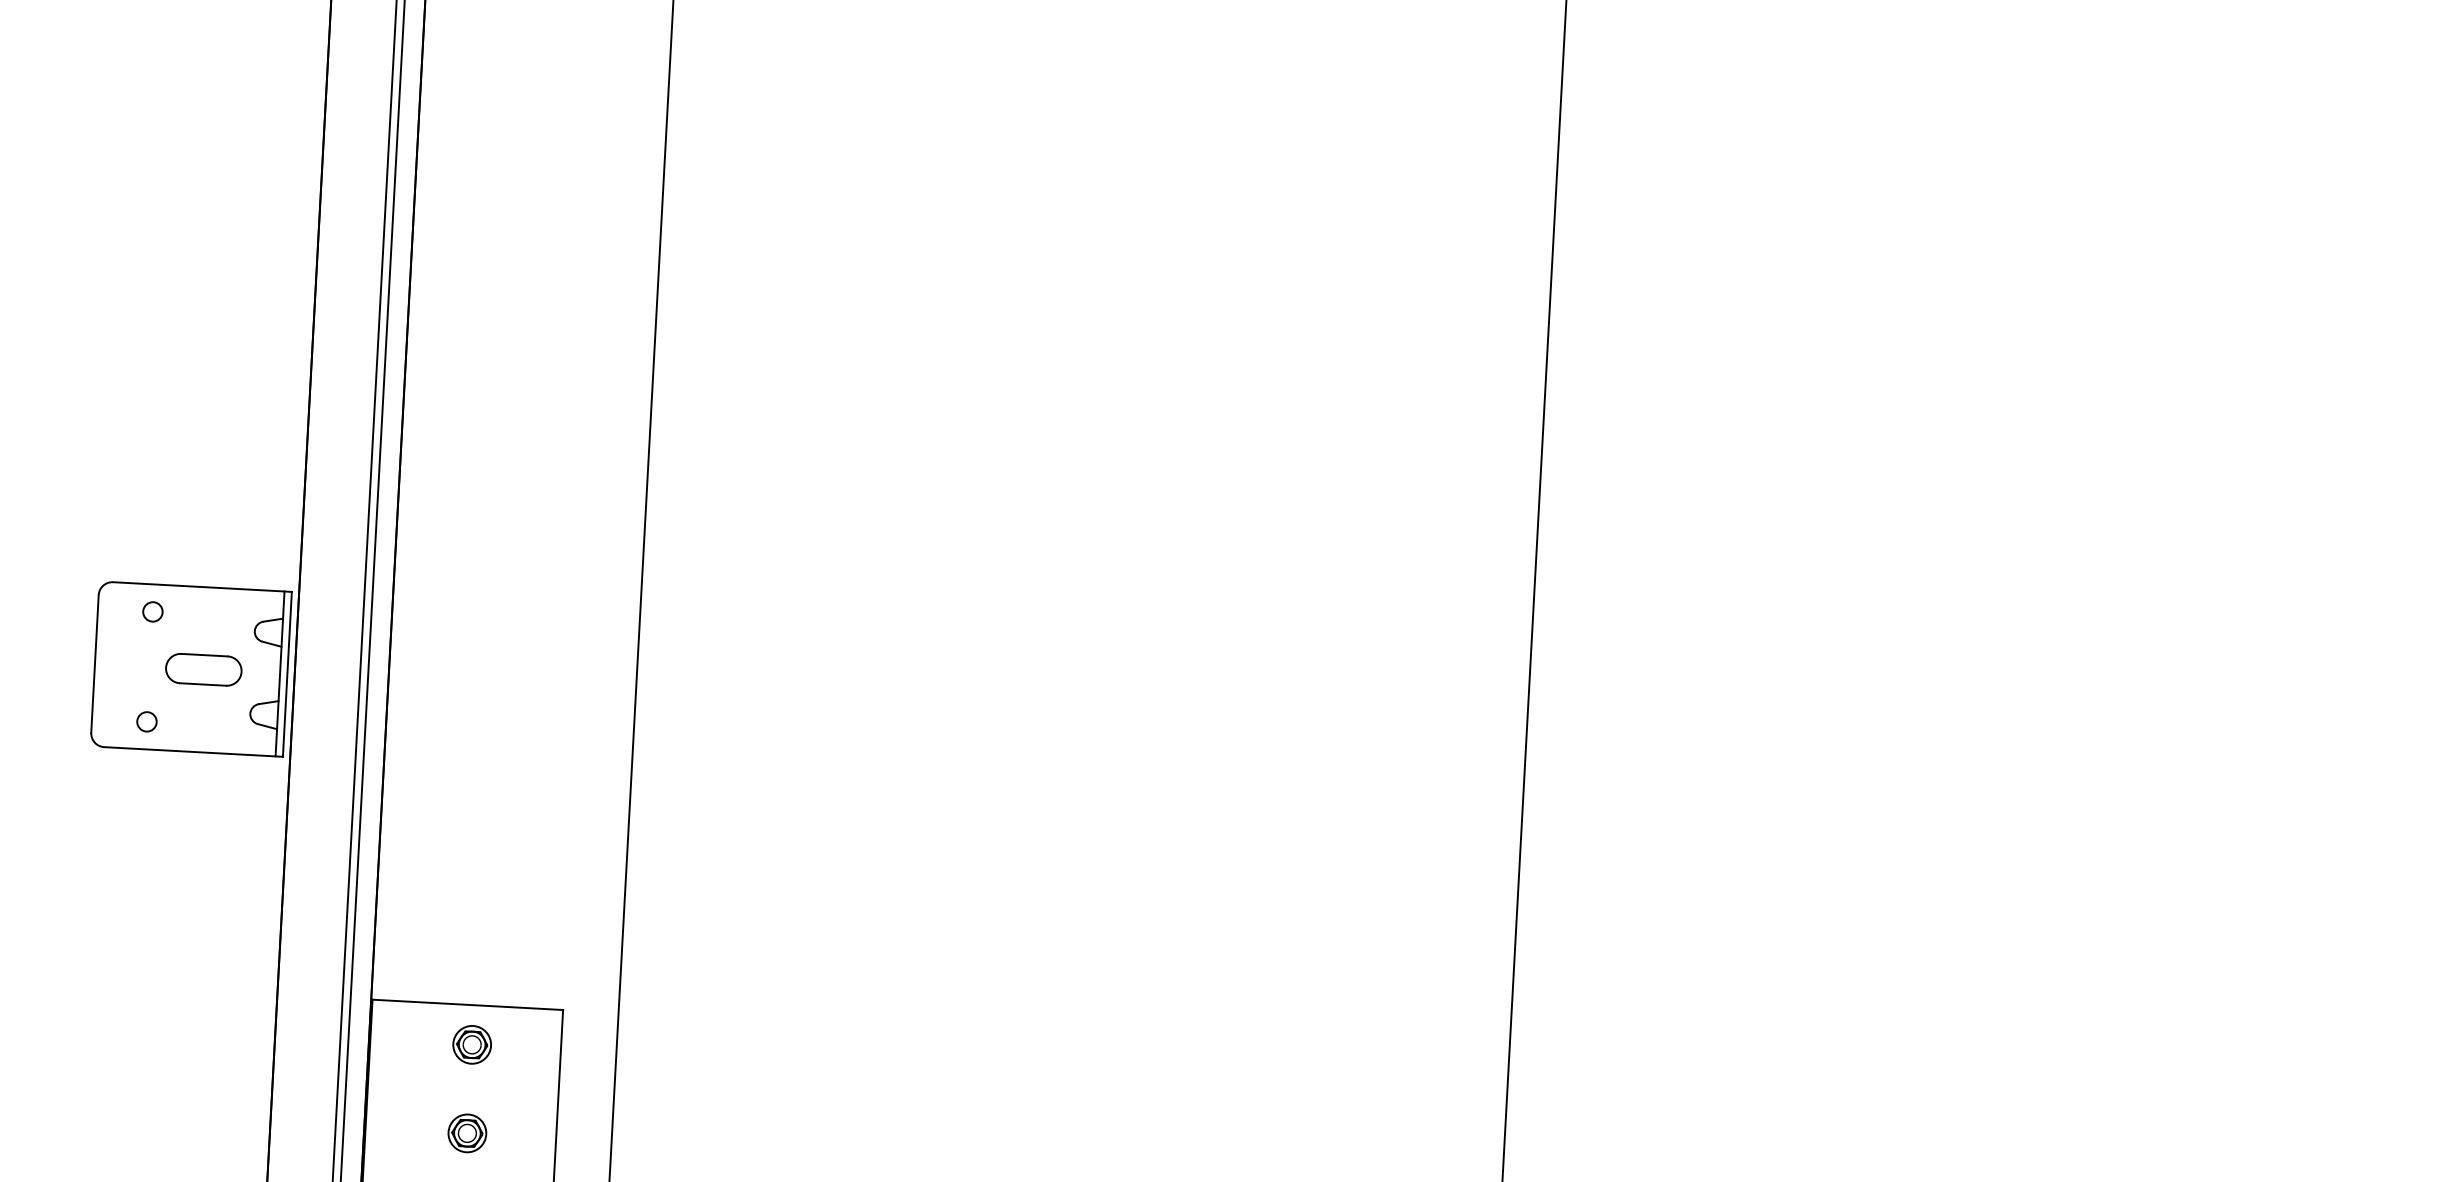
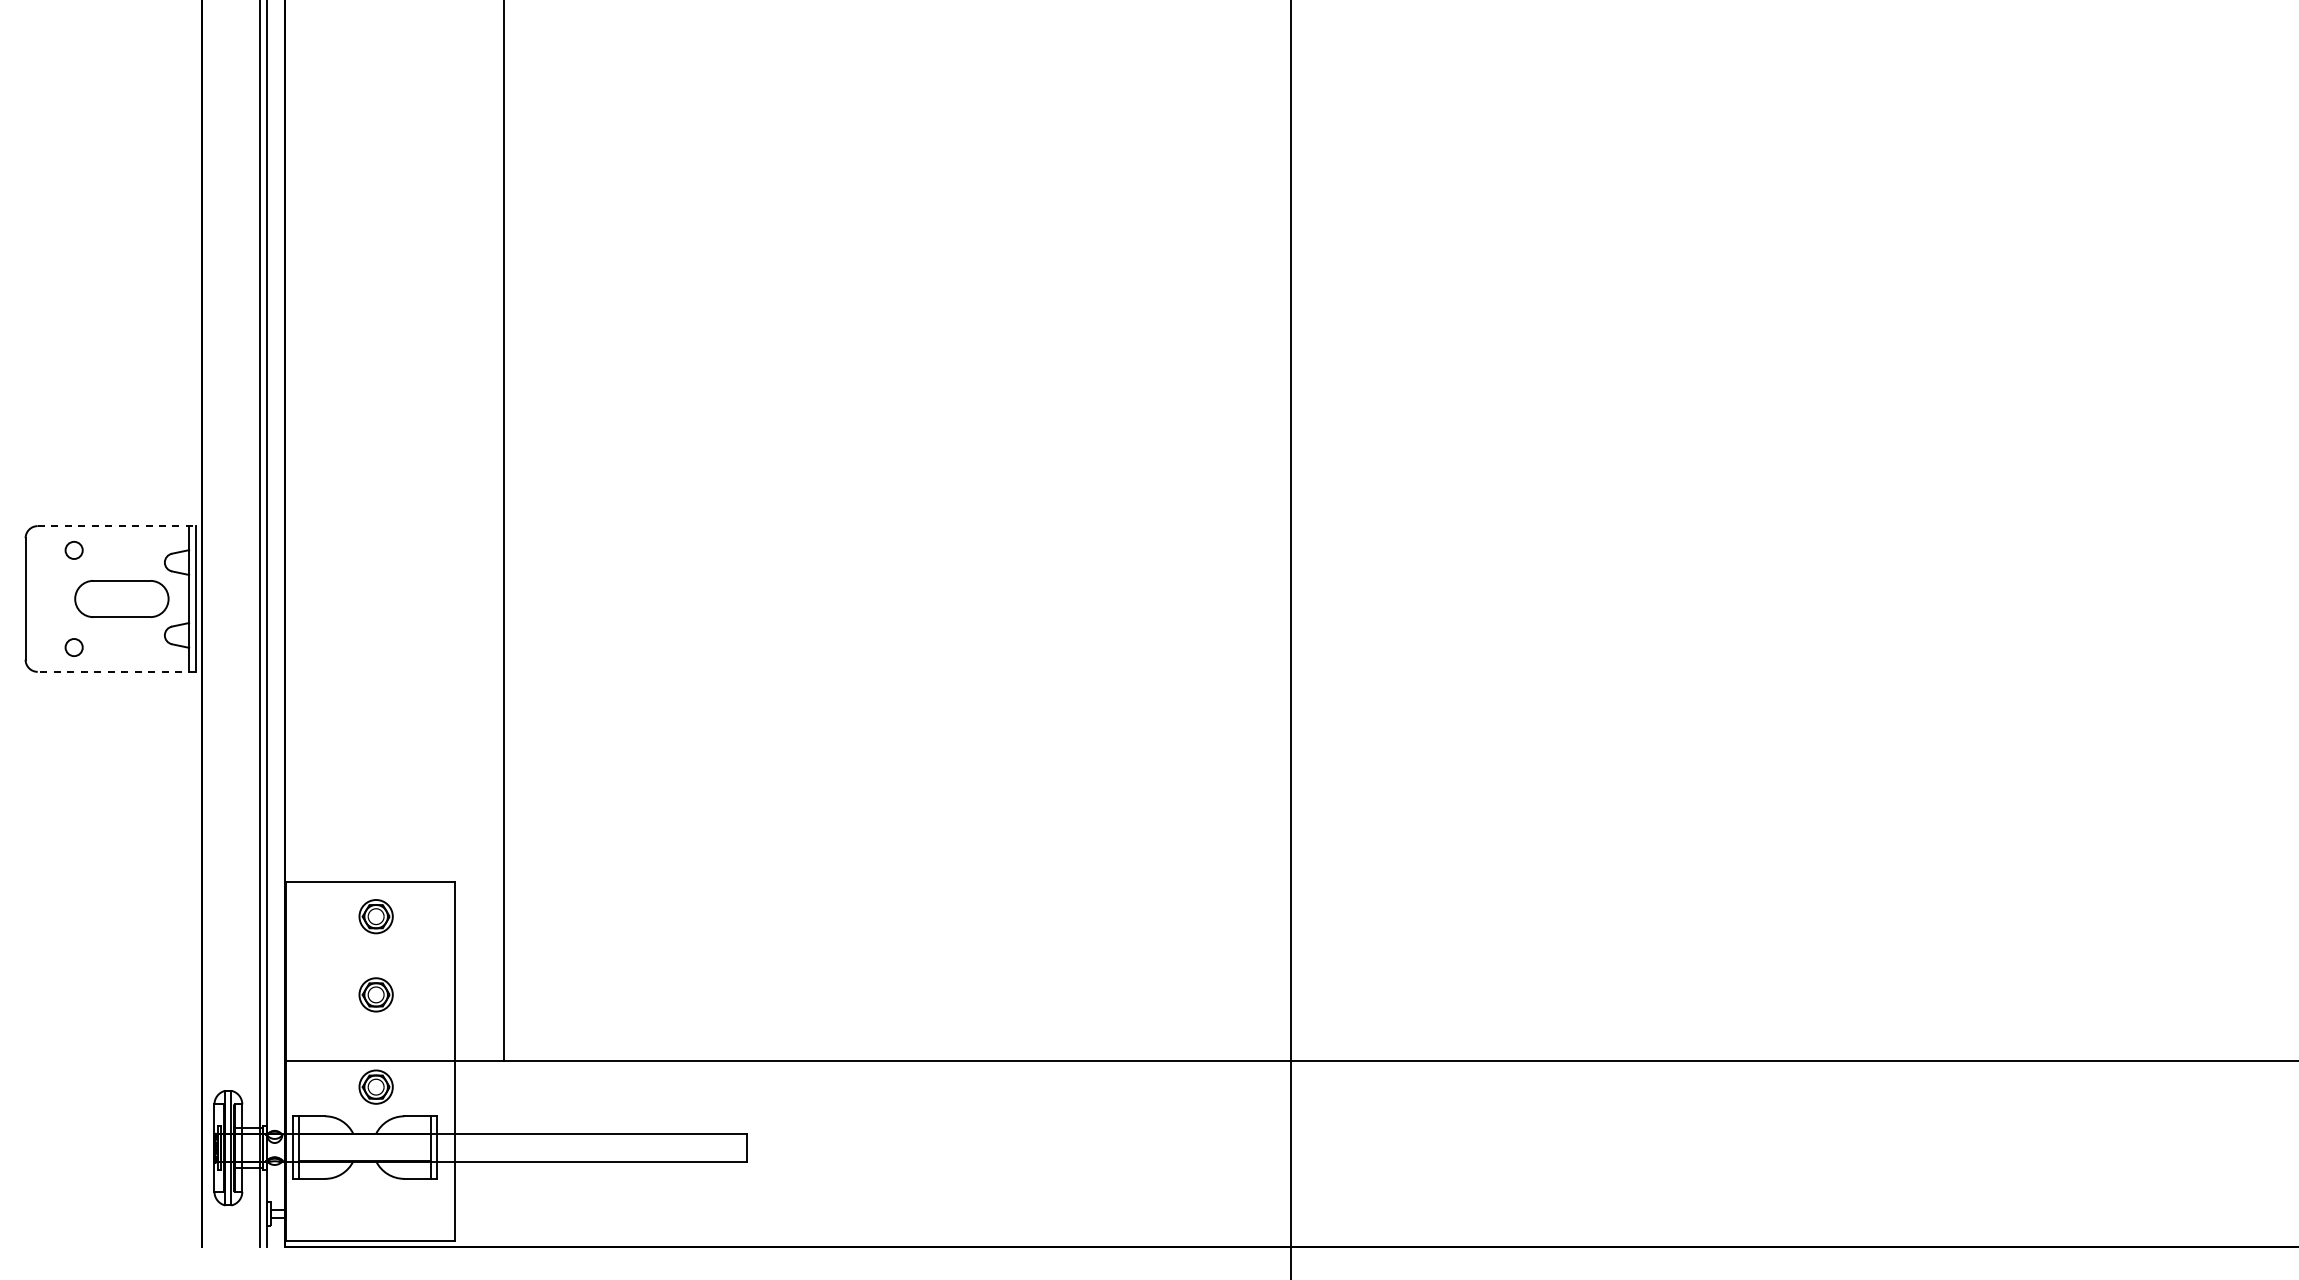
line: (202, 587) -> (116, 526), solid -> dashed
part: (203, 669) -> (121, 598), size x1.4
line: (193, 751) -> (116, 671), solid -> dashed

